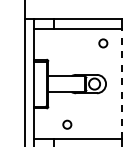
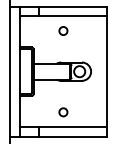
circle: (103, 43) -> (63, 31), moved
line: (122, 83) -> (107, 71), dashed -> solid
circle: (67, 124) -> (63, 112), moved

